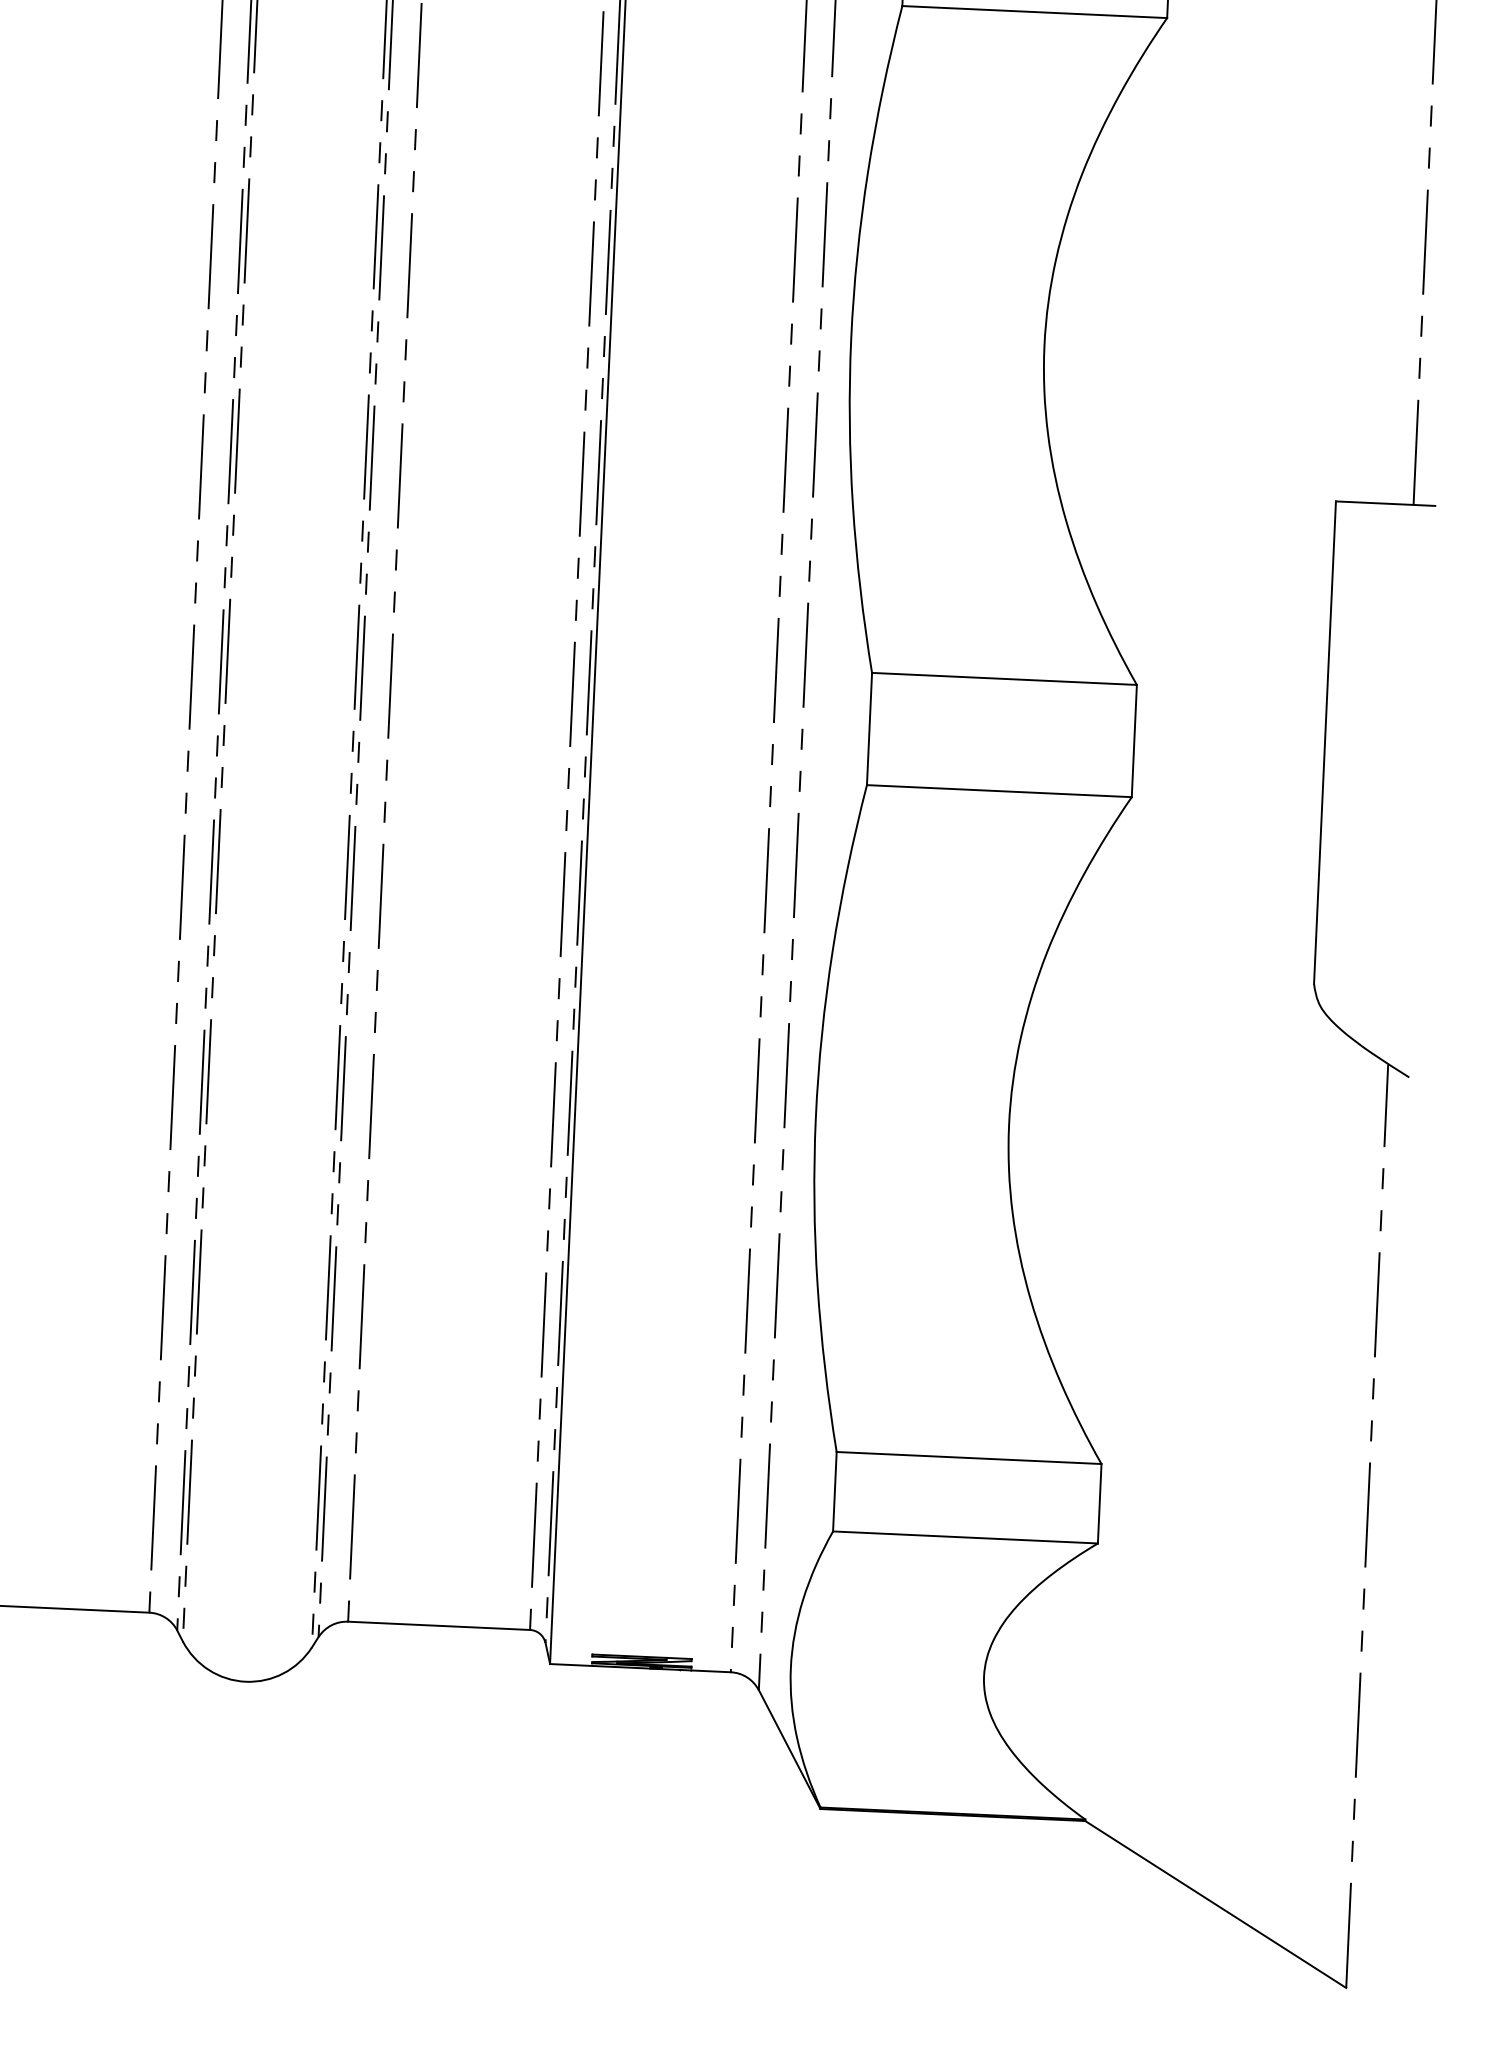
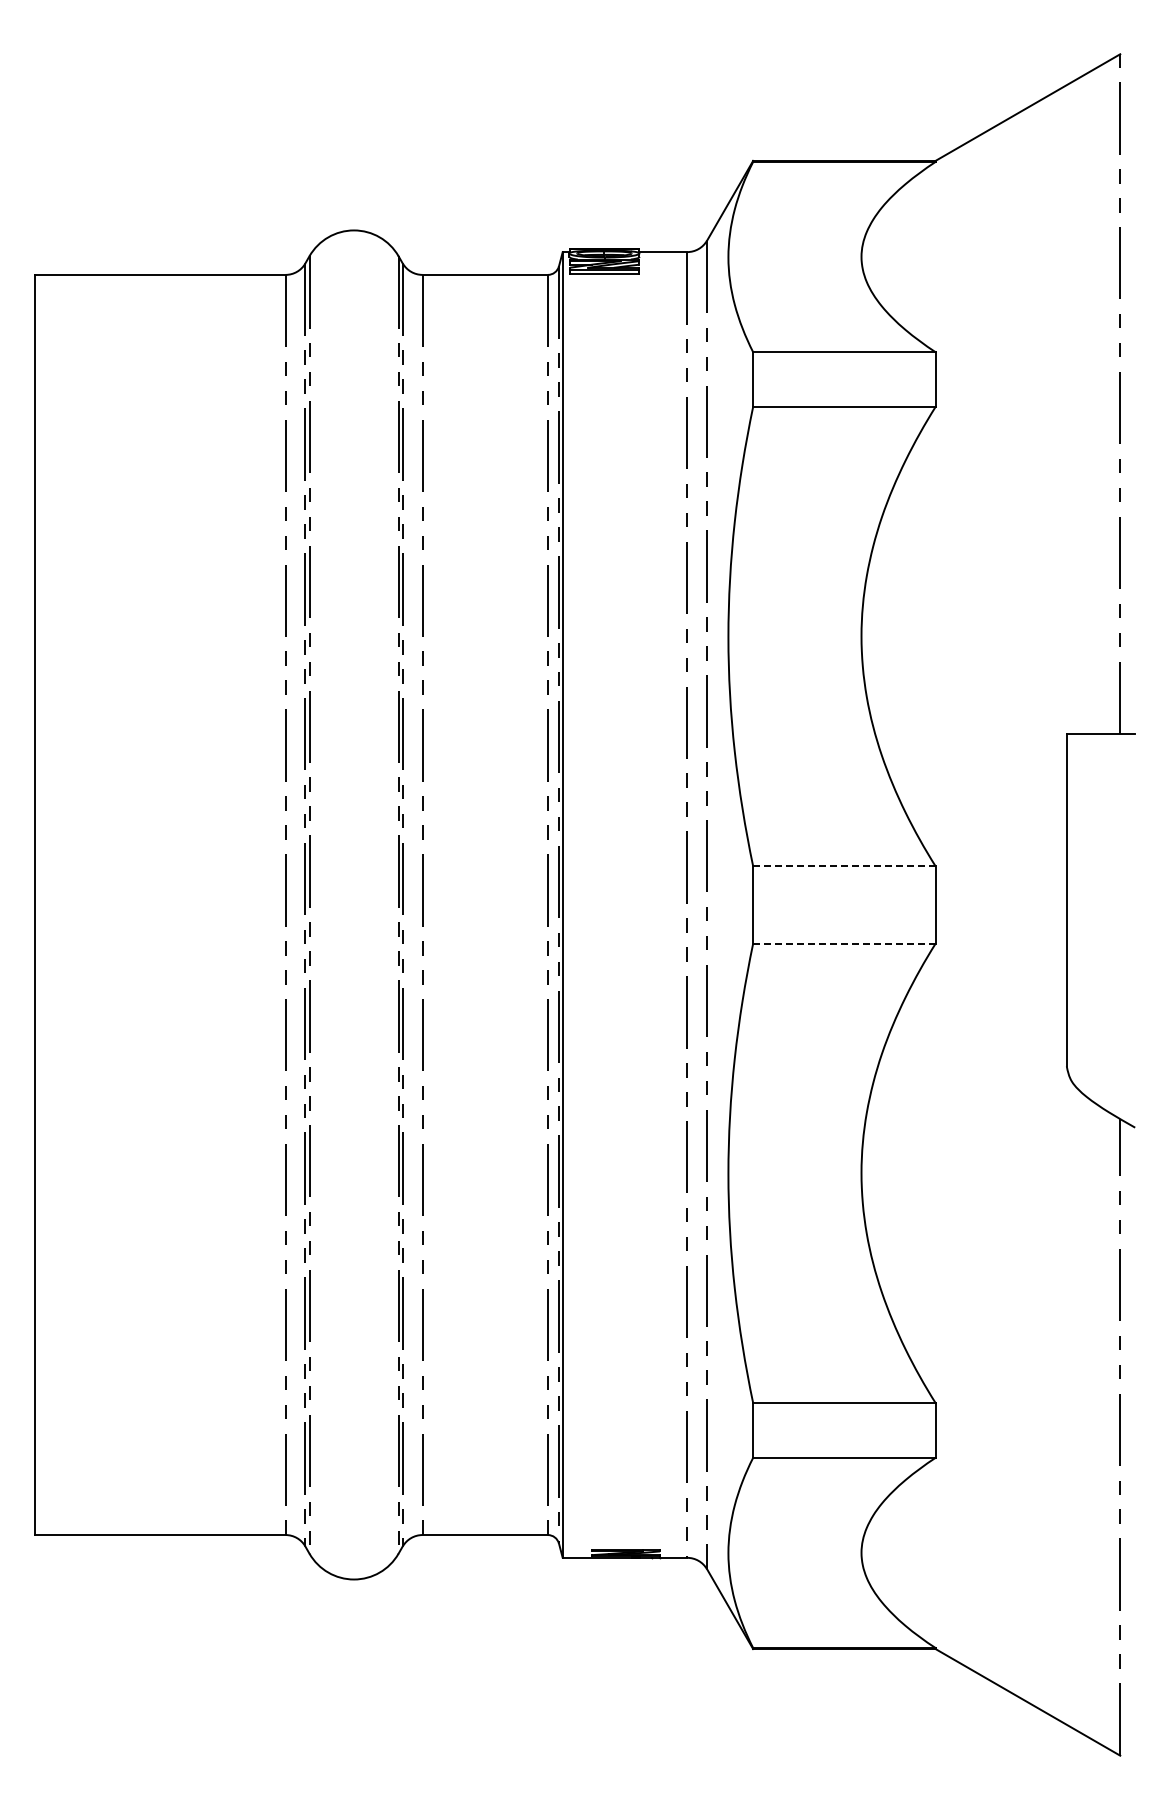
line: (1003, 679) -> (843, 866), solid -> dashed
line: (999, 790) -> (844, 943), solid -> dashed

